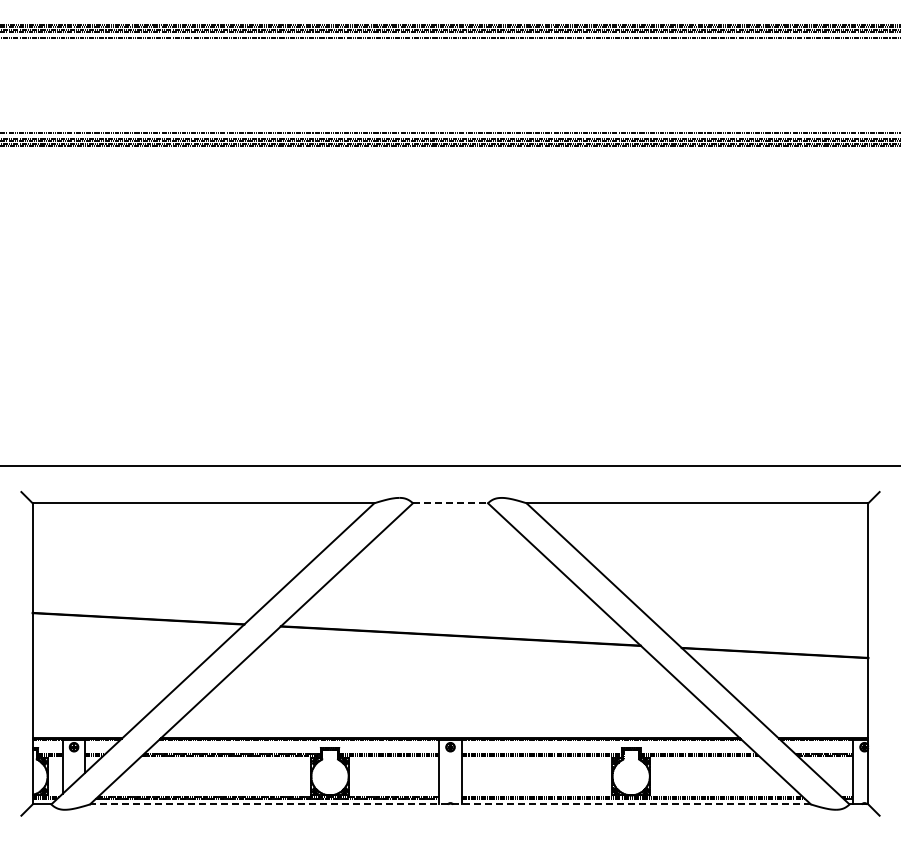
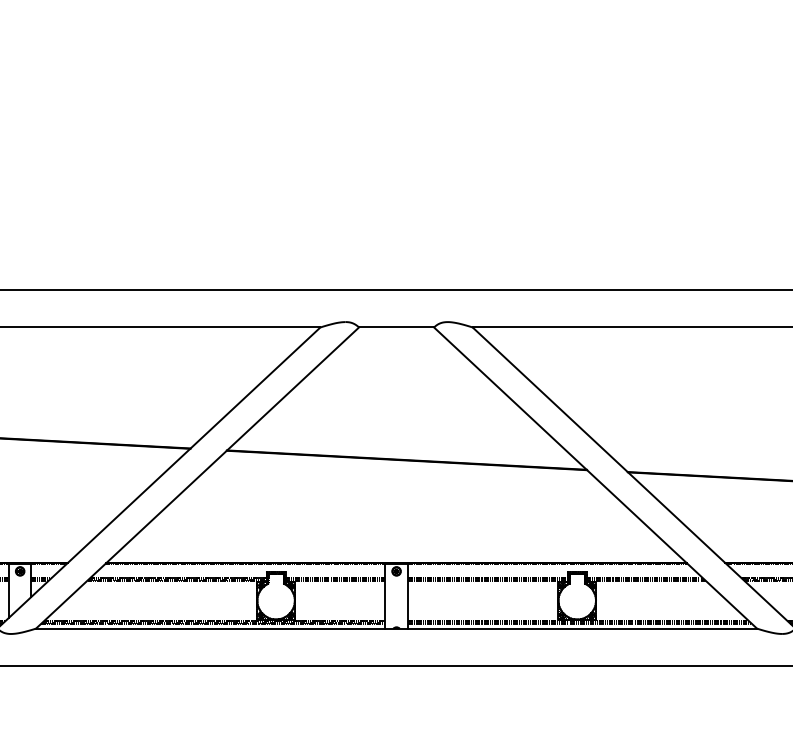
line: (450, 503) -> (396, 327), dashed -> solid
line: (449, 804) -> (395, 628), dashed -> solid

